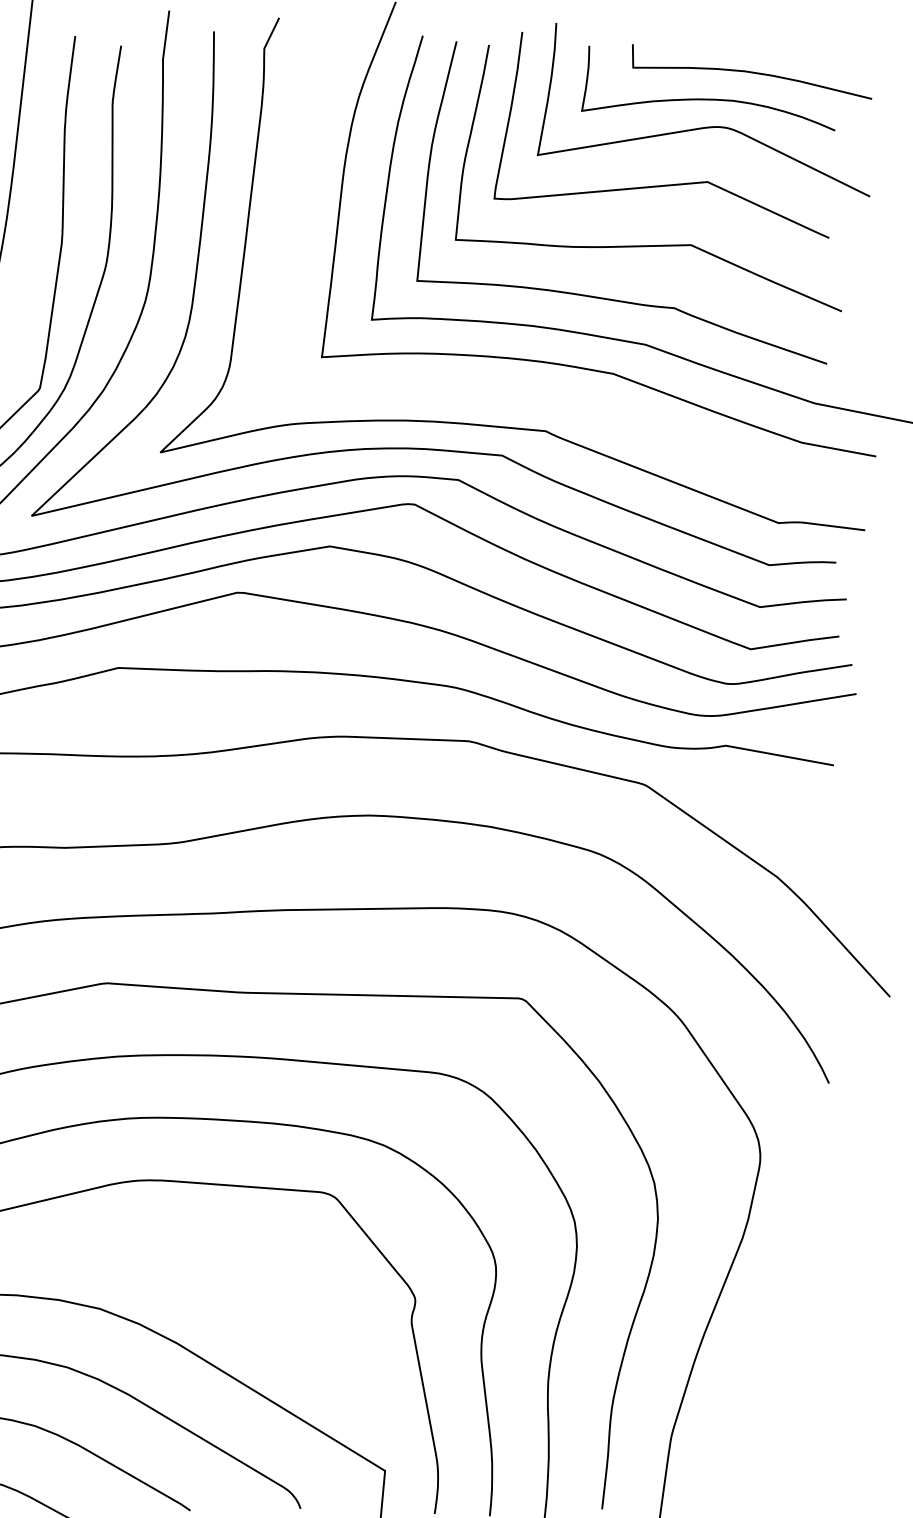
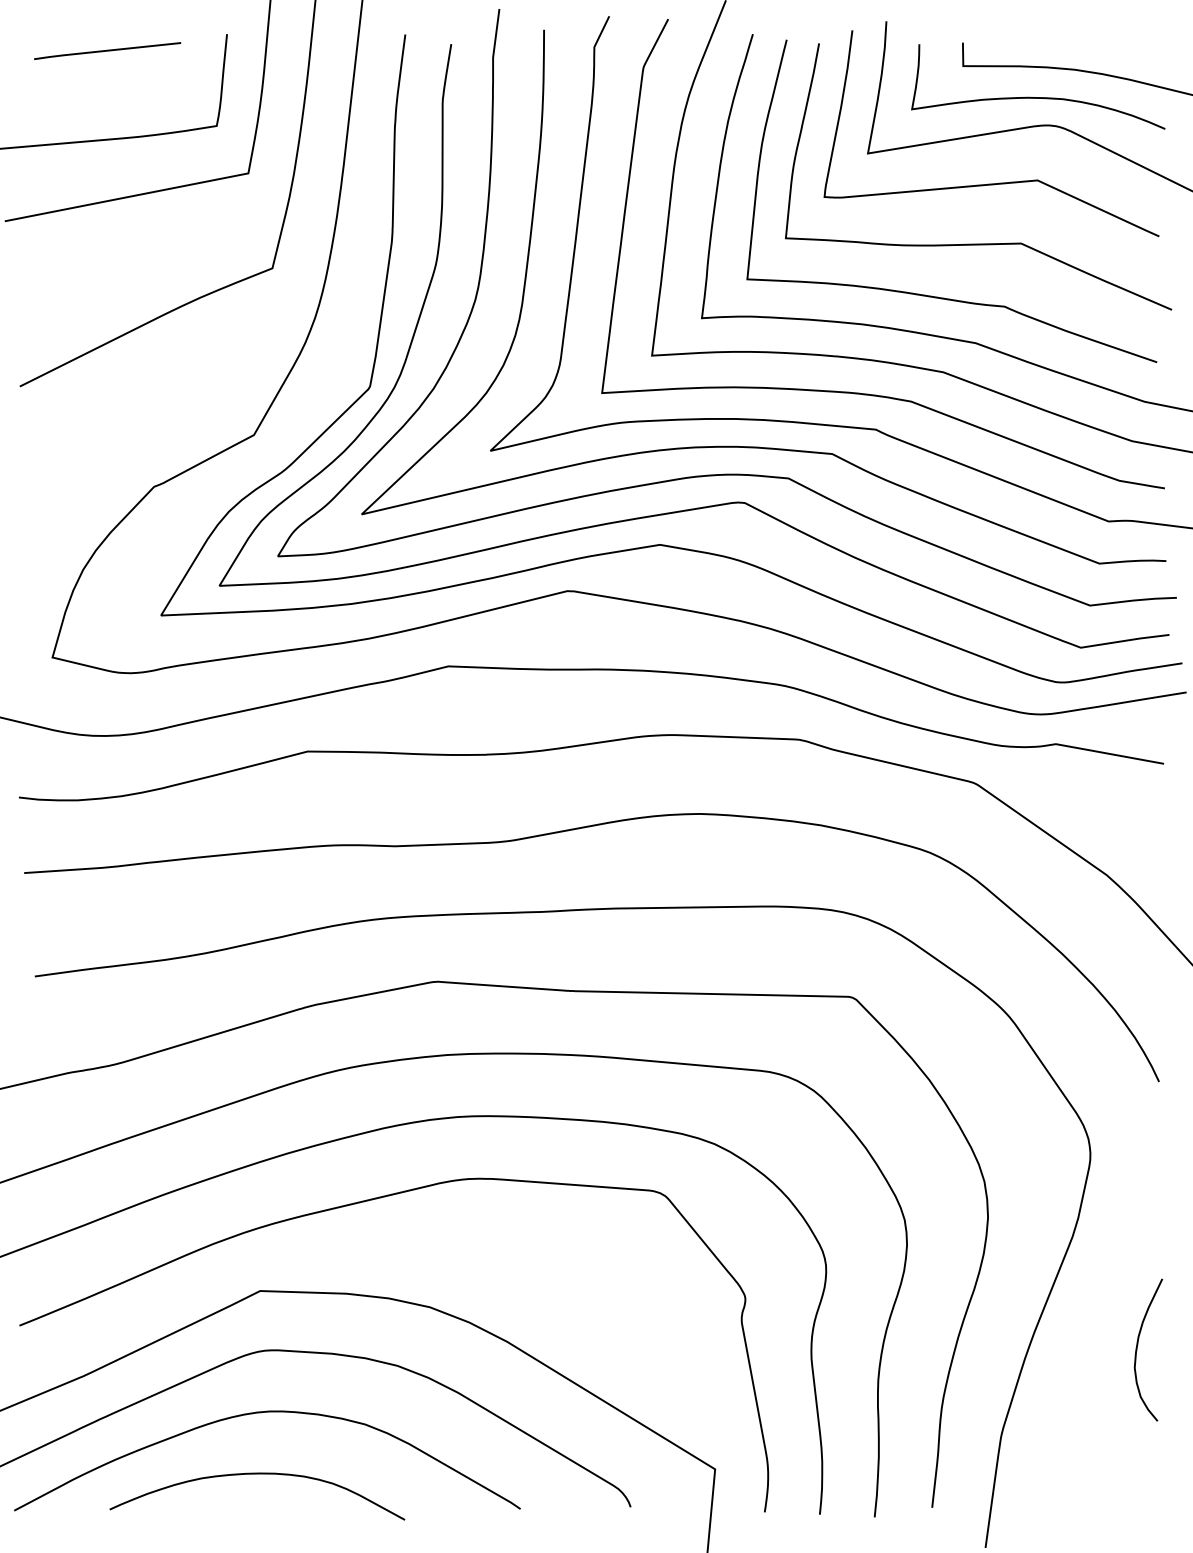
curve: (538, 395) -> (868, 393), added
curve: (807, 1351) -> (1137, 1349), added

